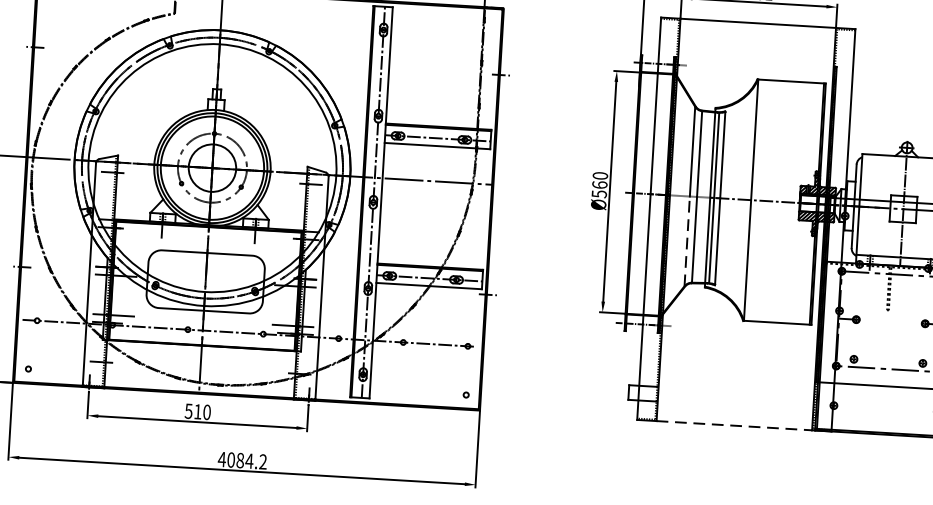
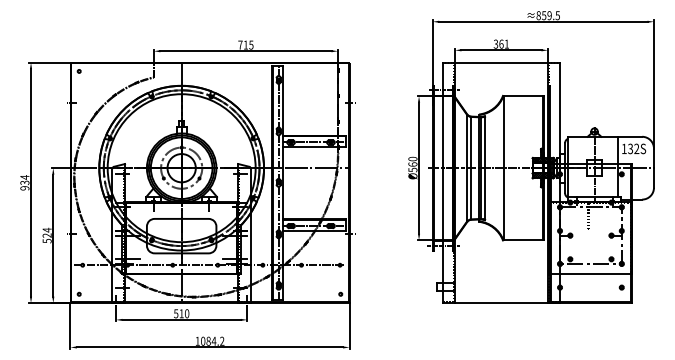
line: (686, 242) -> (466, 195), dashed -> solid
line: (734, 426) -> (501, 303), dashed -> solid
text: (221, 459) -> (197, 341), 4084.2 -> 1084.2

